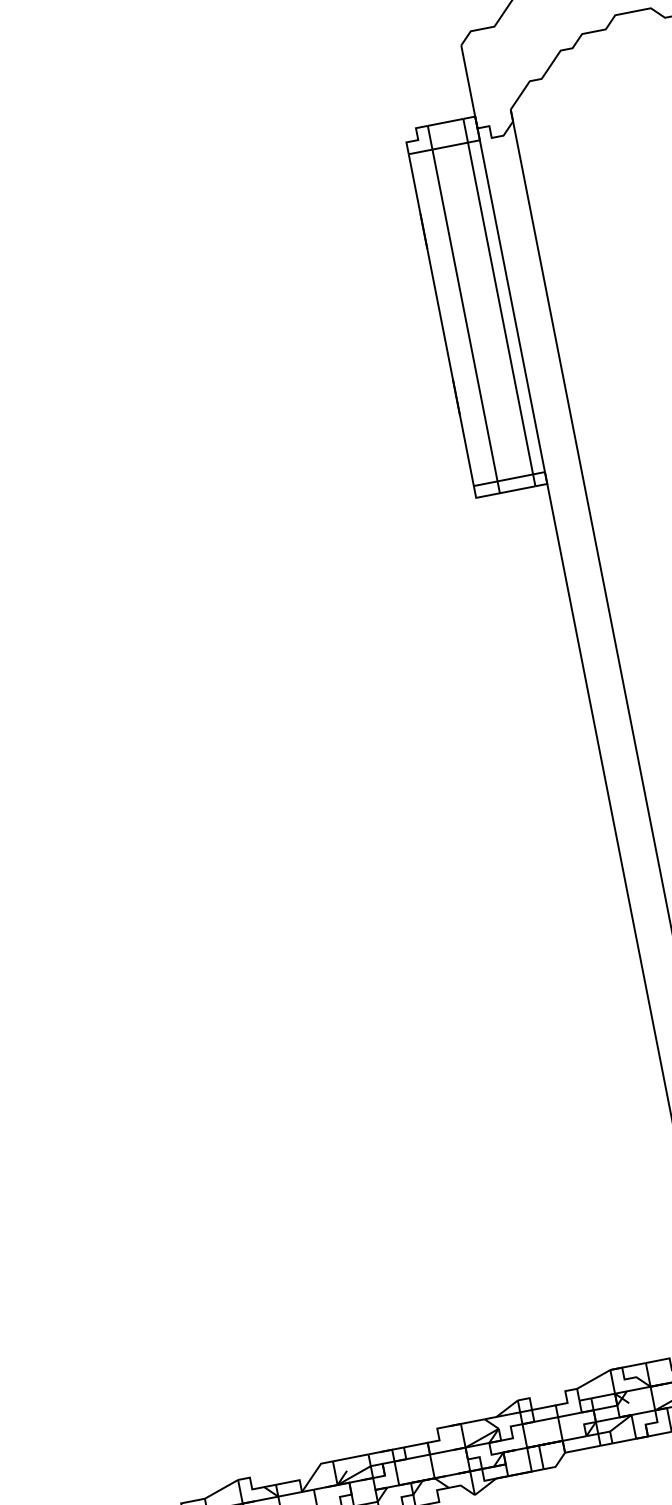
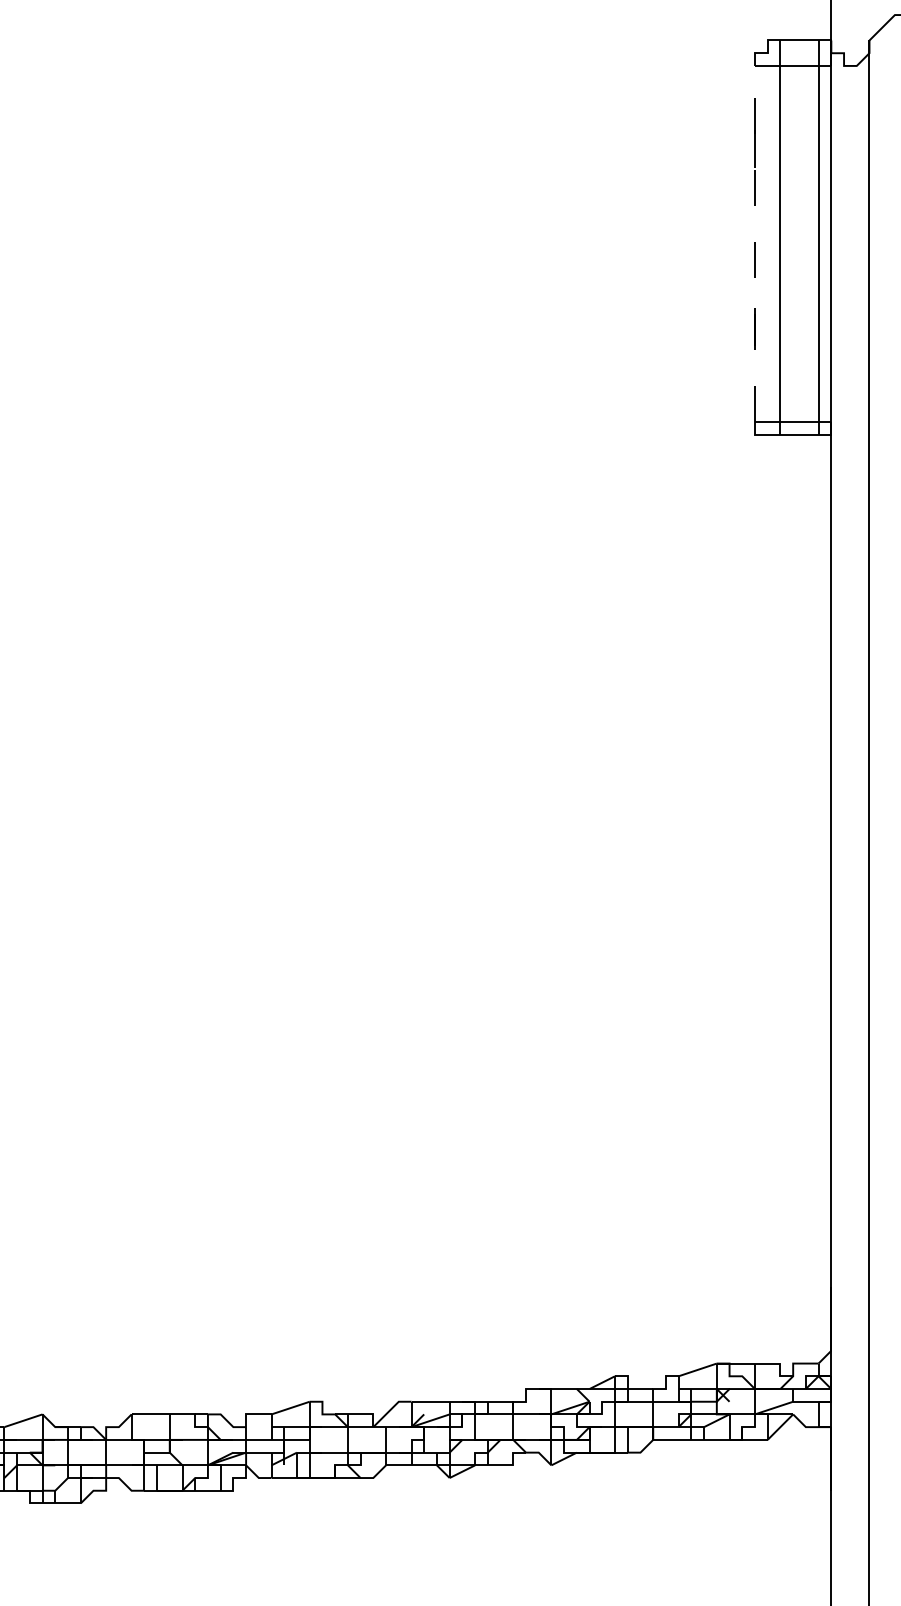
line: (440, 319) -> (754, 243), solid -> dashed

